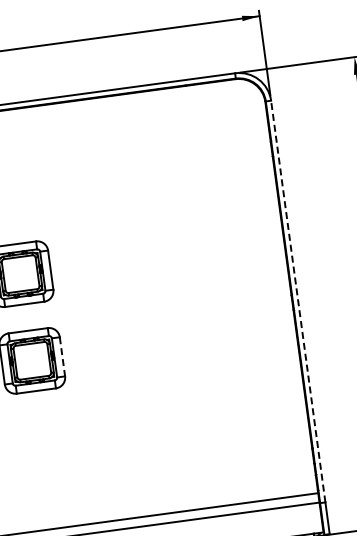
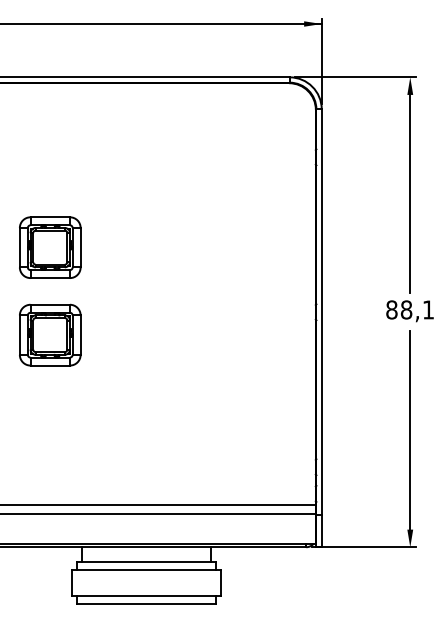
line: (298, 302) -> (321, 312), dashed -> solid
line: (62, 357) -> (80, 335), dashed -> solid

